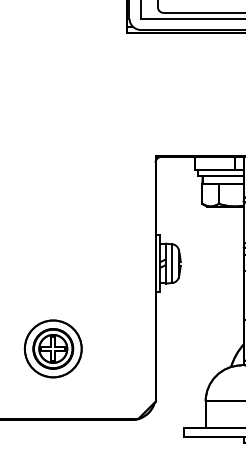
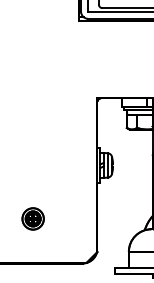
part: (52, 348) -> (32, 218), size x0.6

